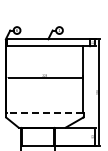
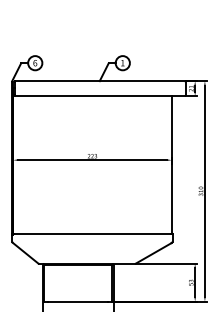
line: (44, 113) -> (91, 234), dashed -> solid

